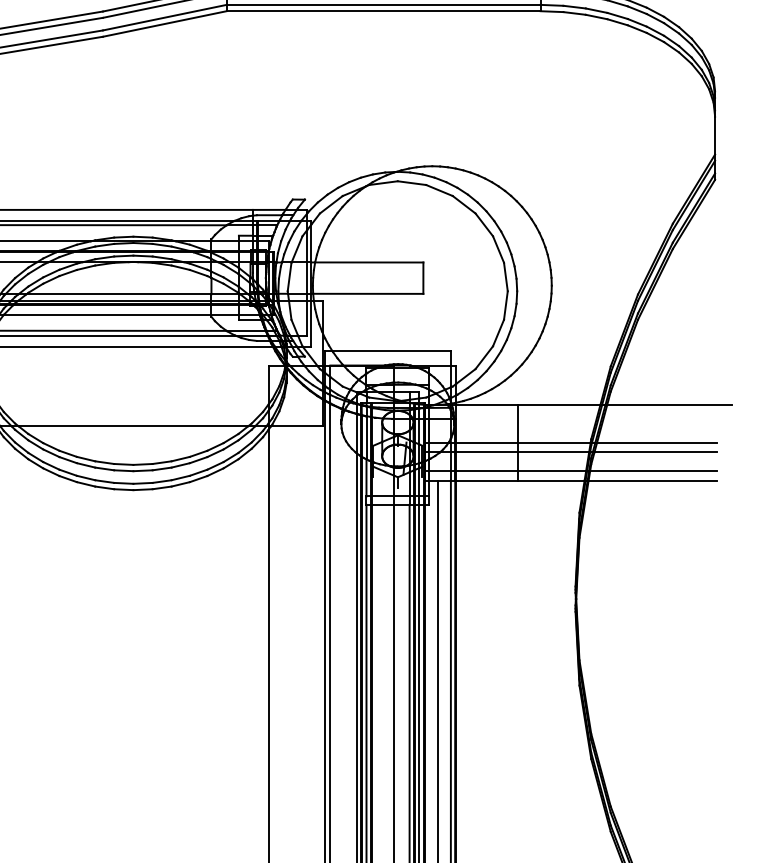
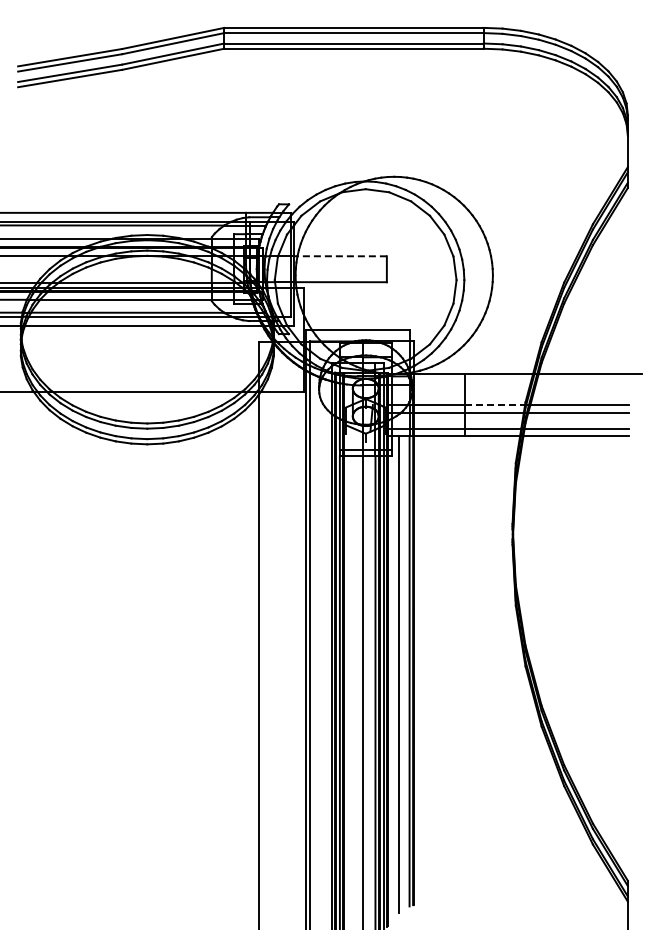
line: (367, 262) -> (340, 256), solid -> dashed
line: (554, 443) -> (495, 405), solid -> dashed

